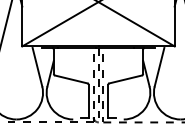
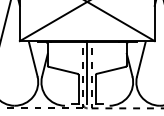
line: (98, 82) -> (87, 73), dashed -> solid

